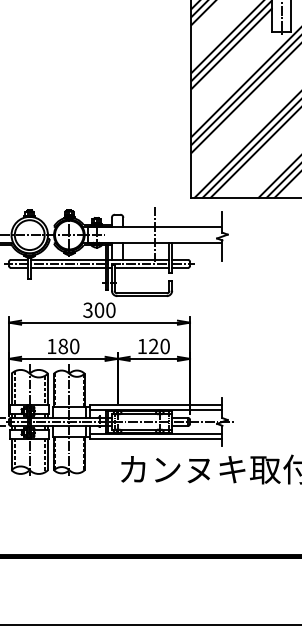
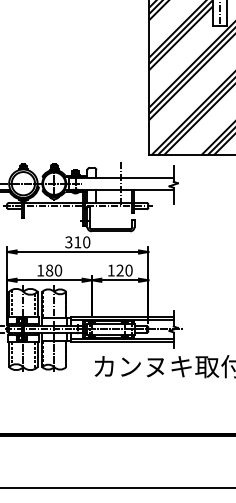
line: (68, 267) -> (53, 208), removed
line: (141, 267) -> (110, 208), removed
text: (99, 310) -> (77, 242), 300 -> 310

